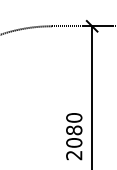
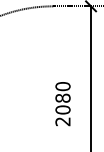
text: (74, 136) -> (63, 103), moved

